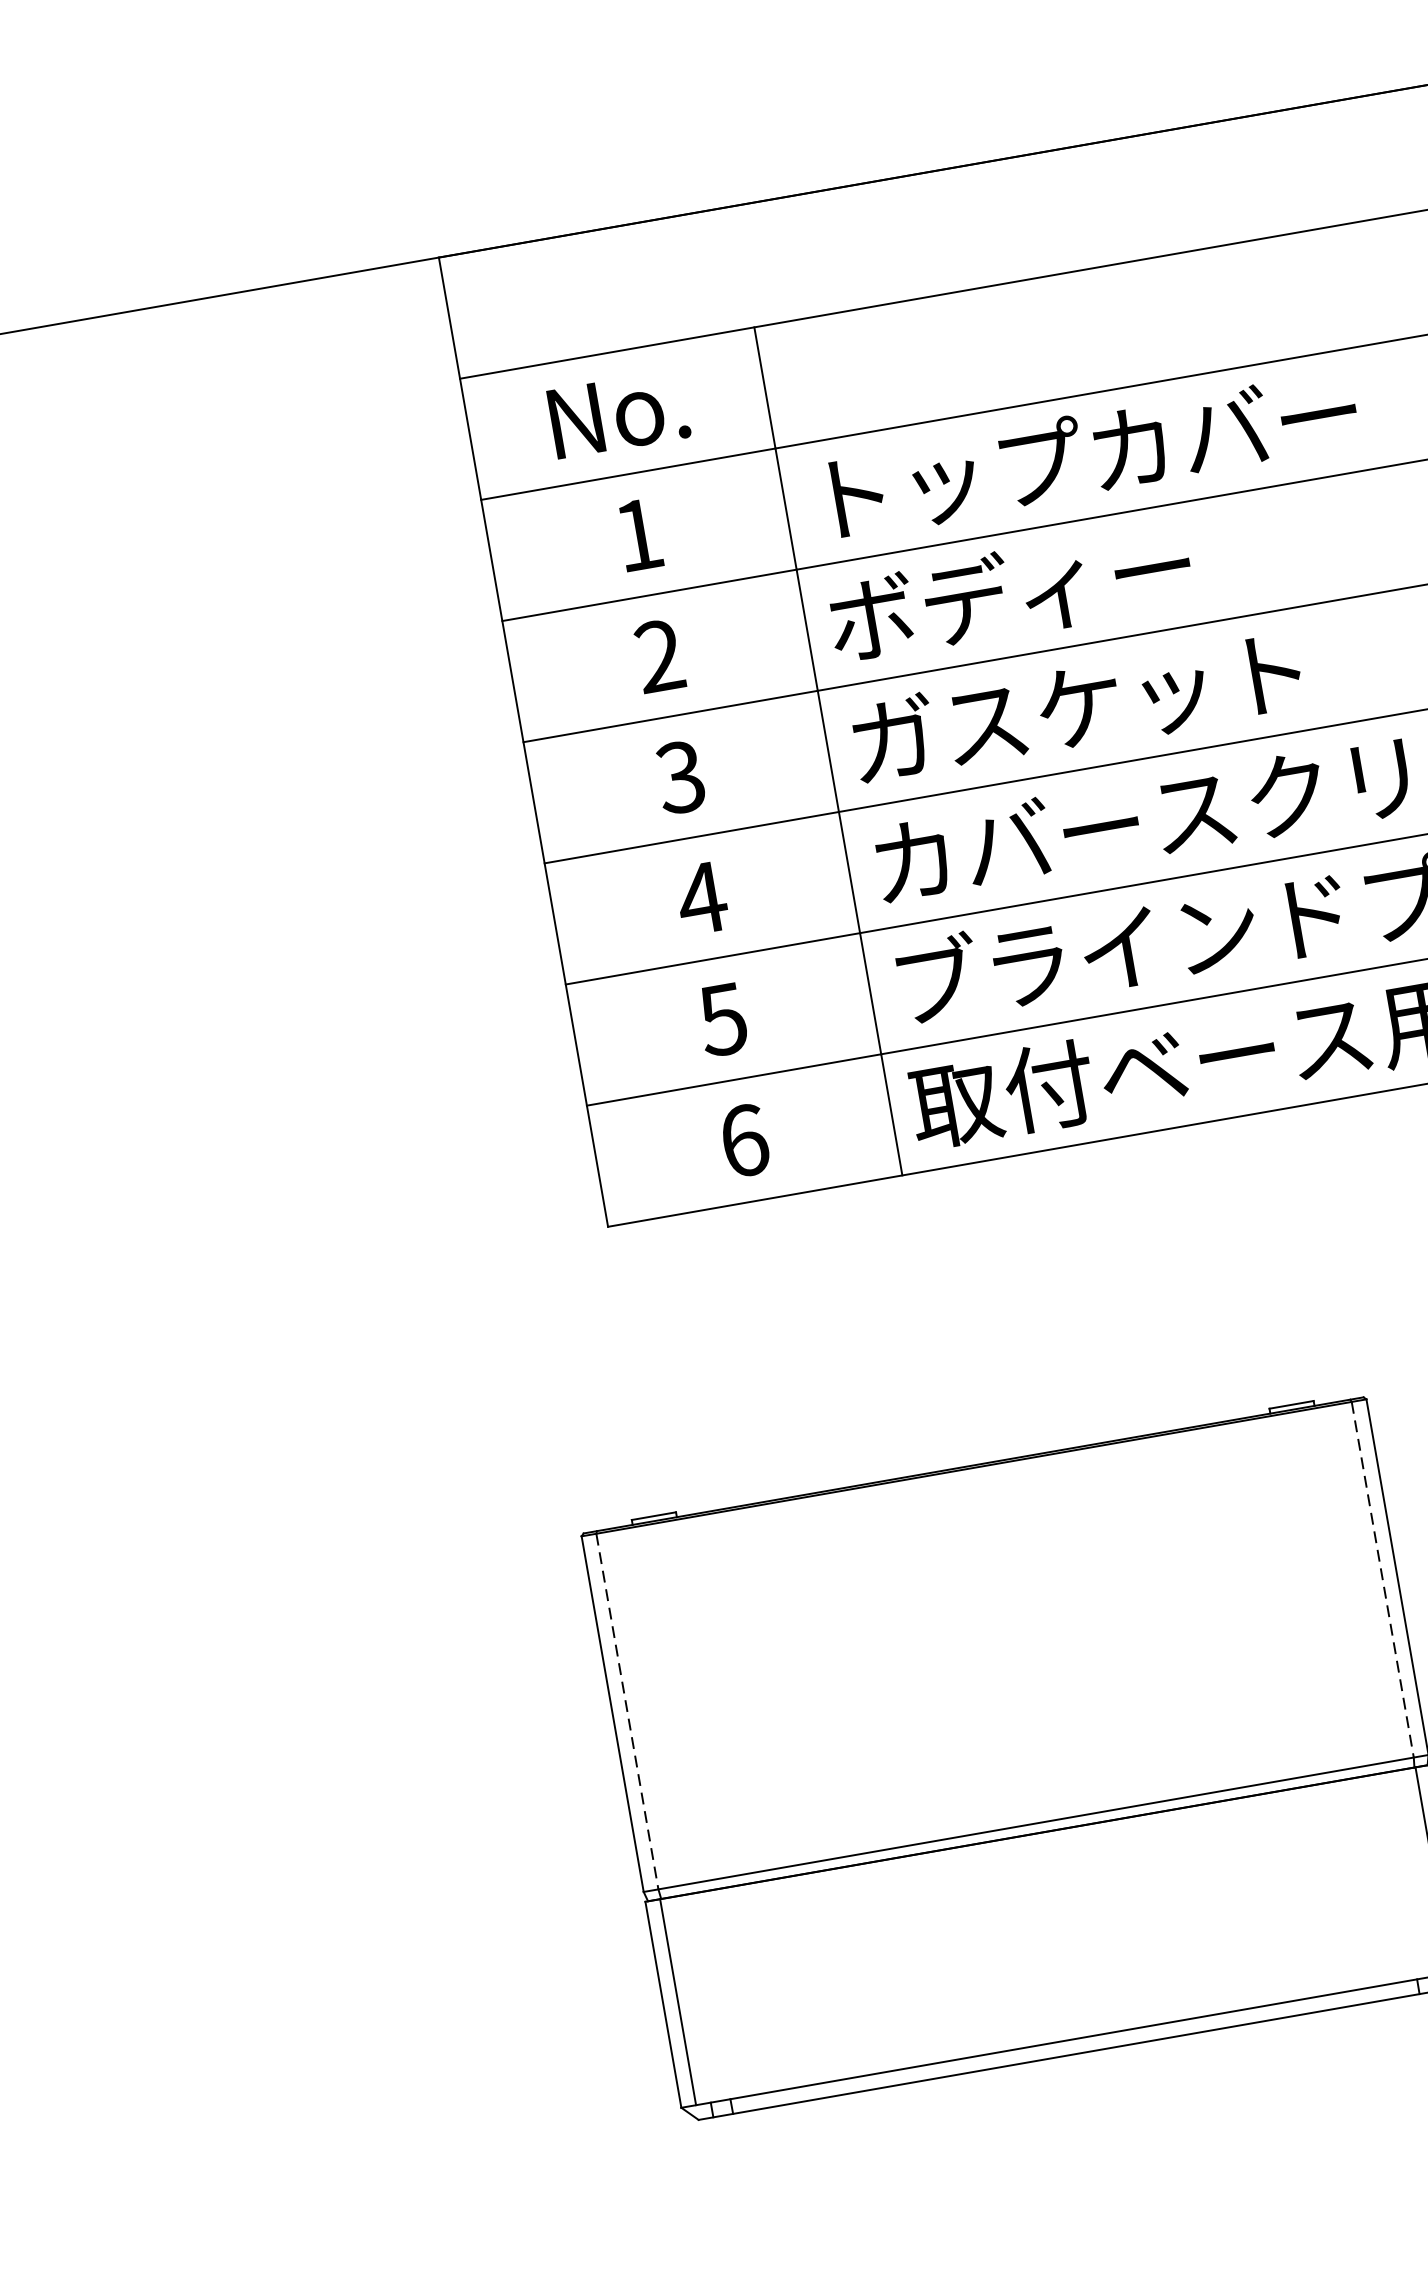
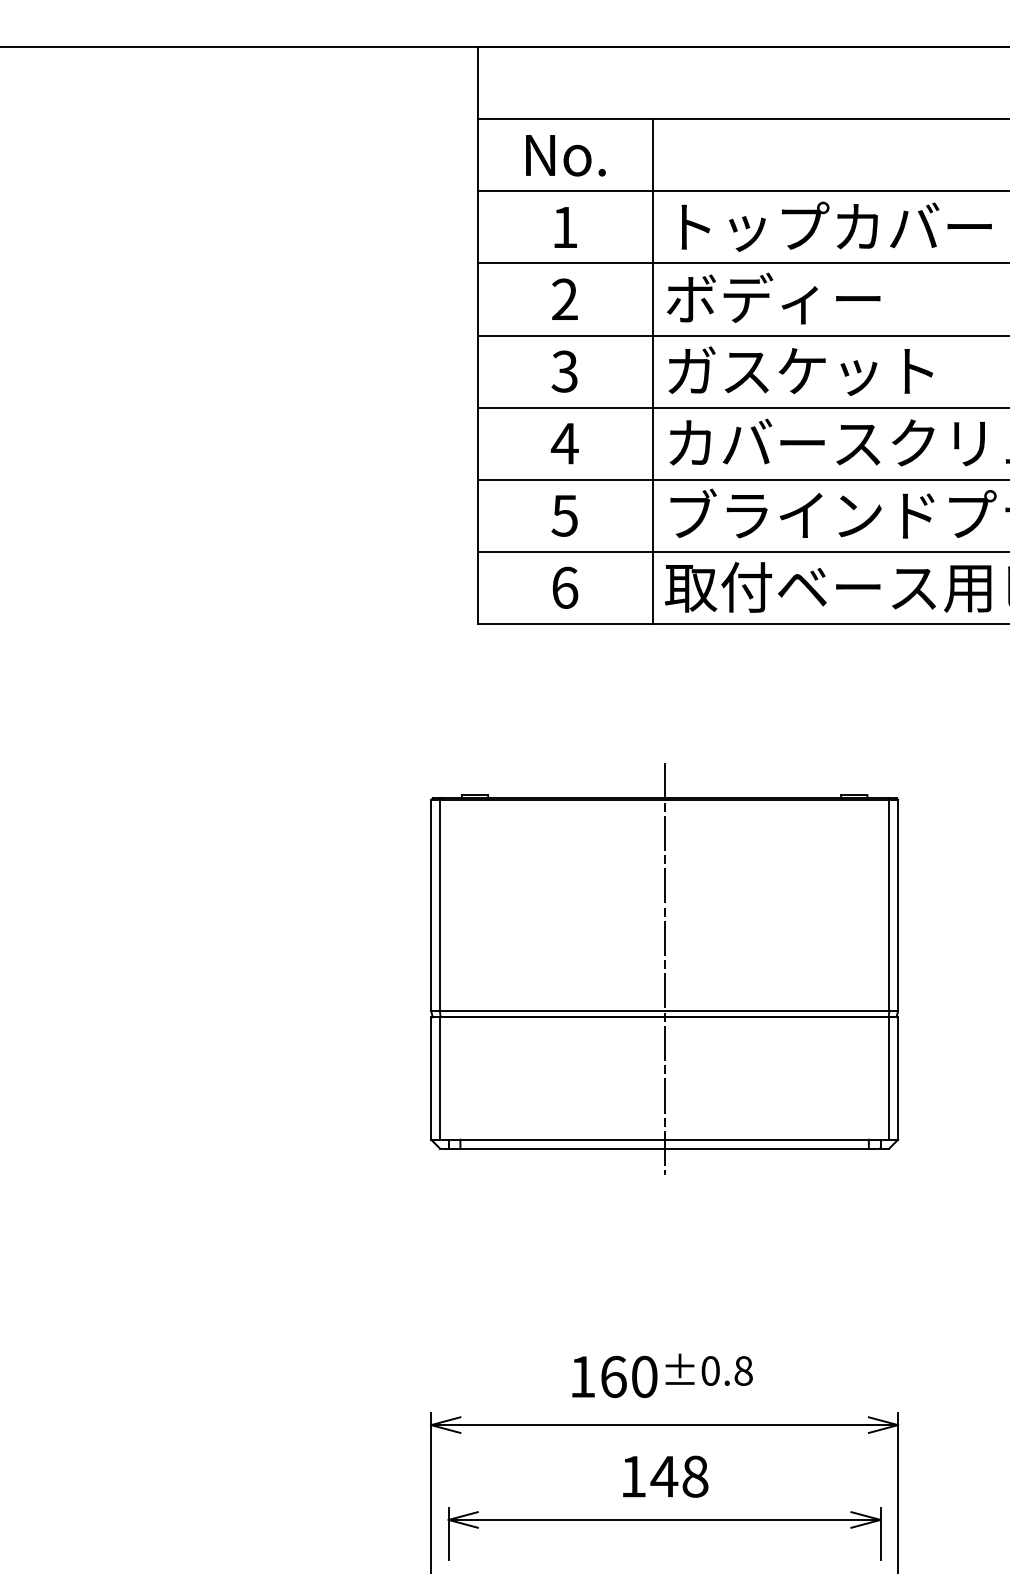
line: (1383, 1579) -> (889, 905), dashed -> solid
line: (626, 1711) -> (439, 905), dashed -> solid
line: (1023, 1751) -> (664, 968), added

